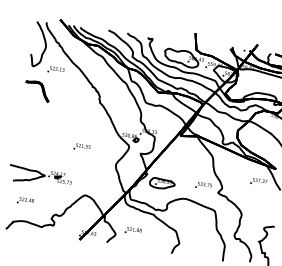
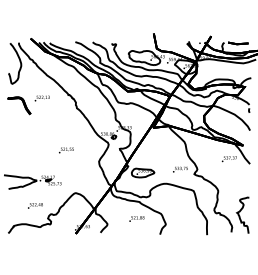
text: (55, 70) -> (41, 98), moved
text: (25, 200) -> (35, 205), moved
text: (132, 230) -> (136, 218), moved

